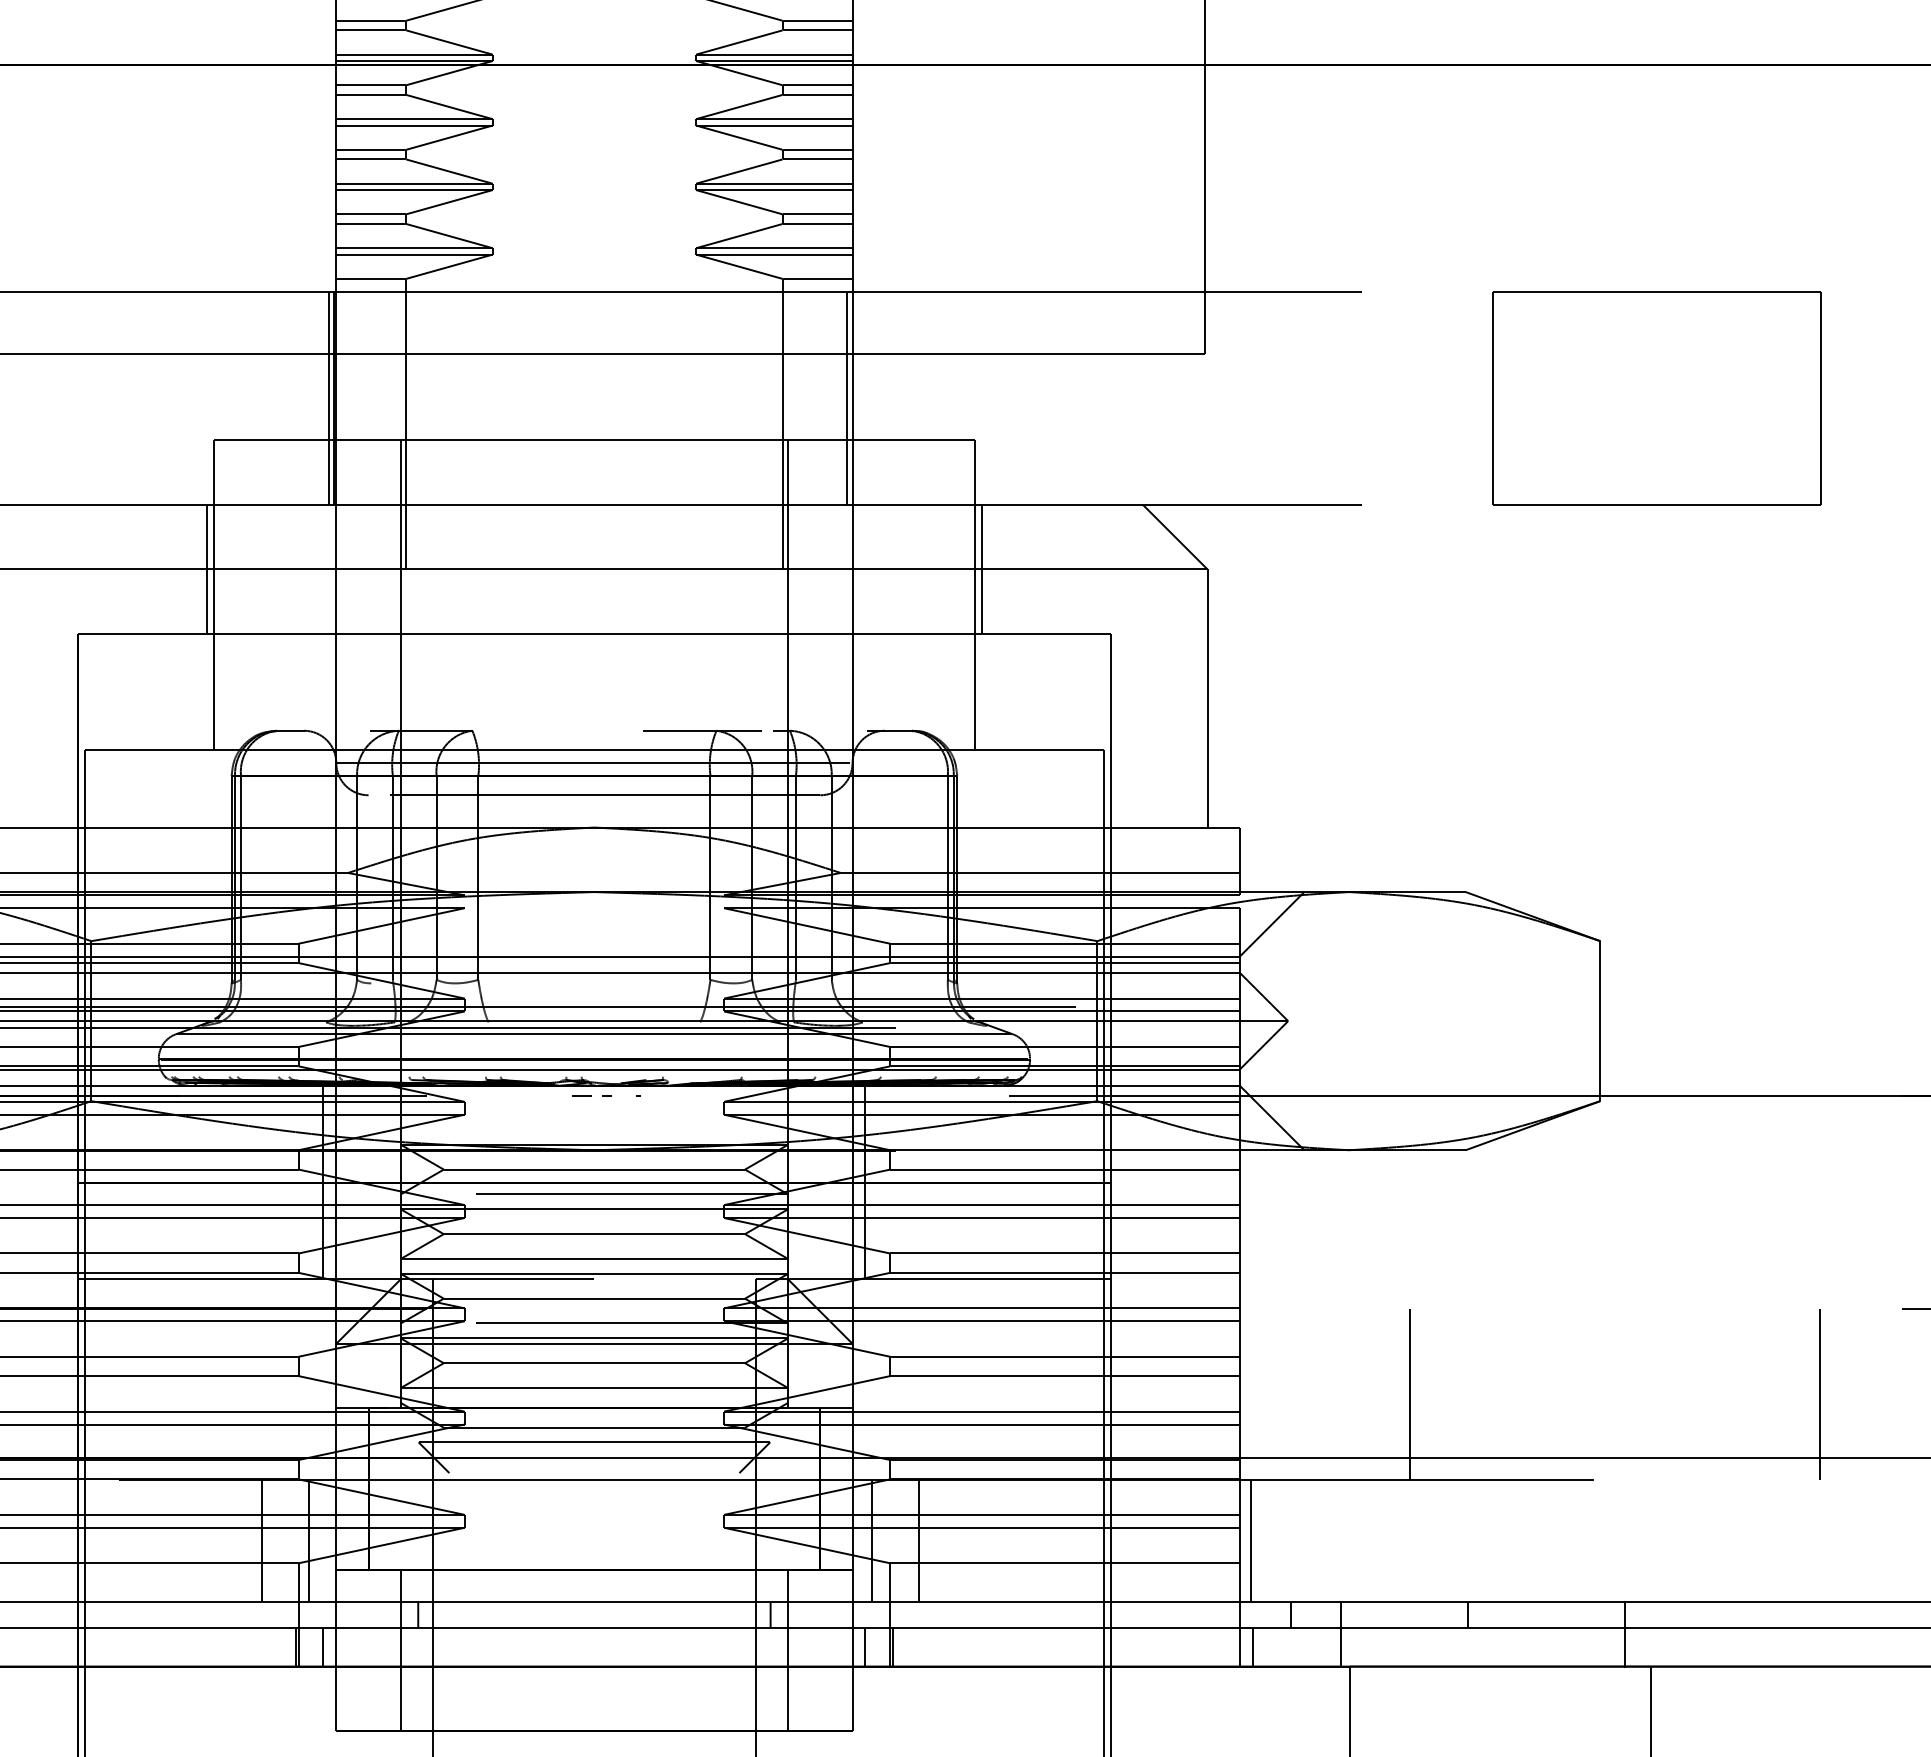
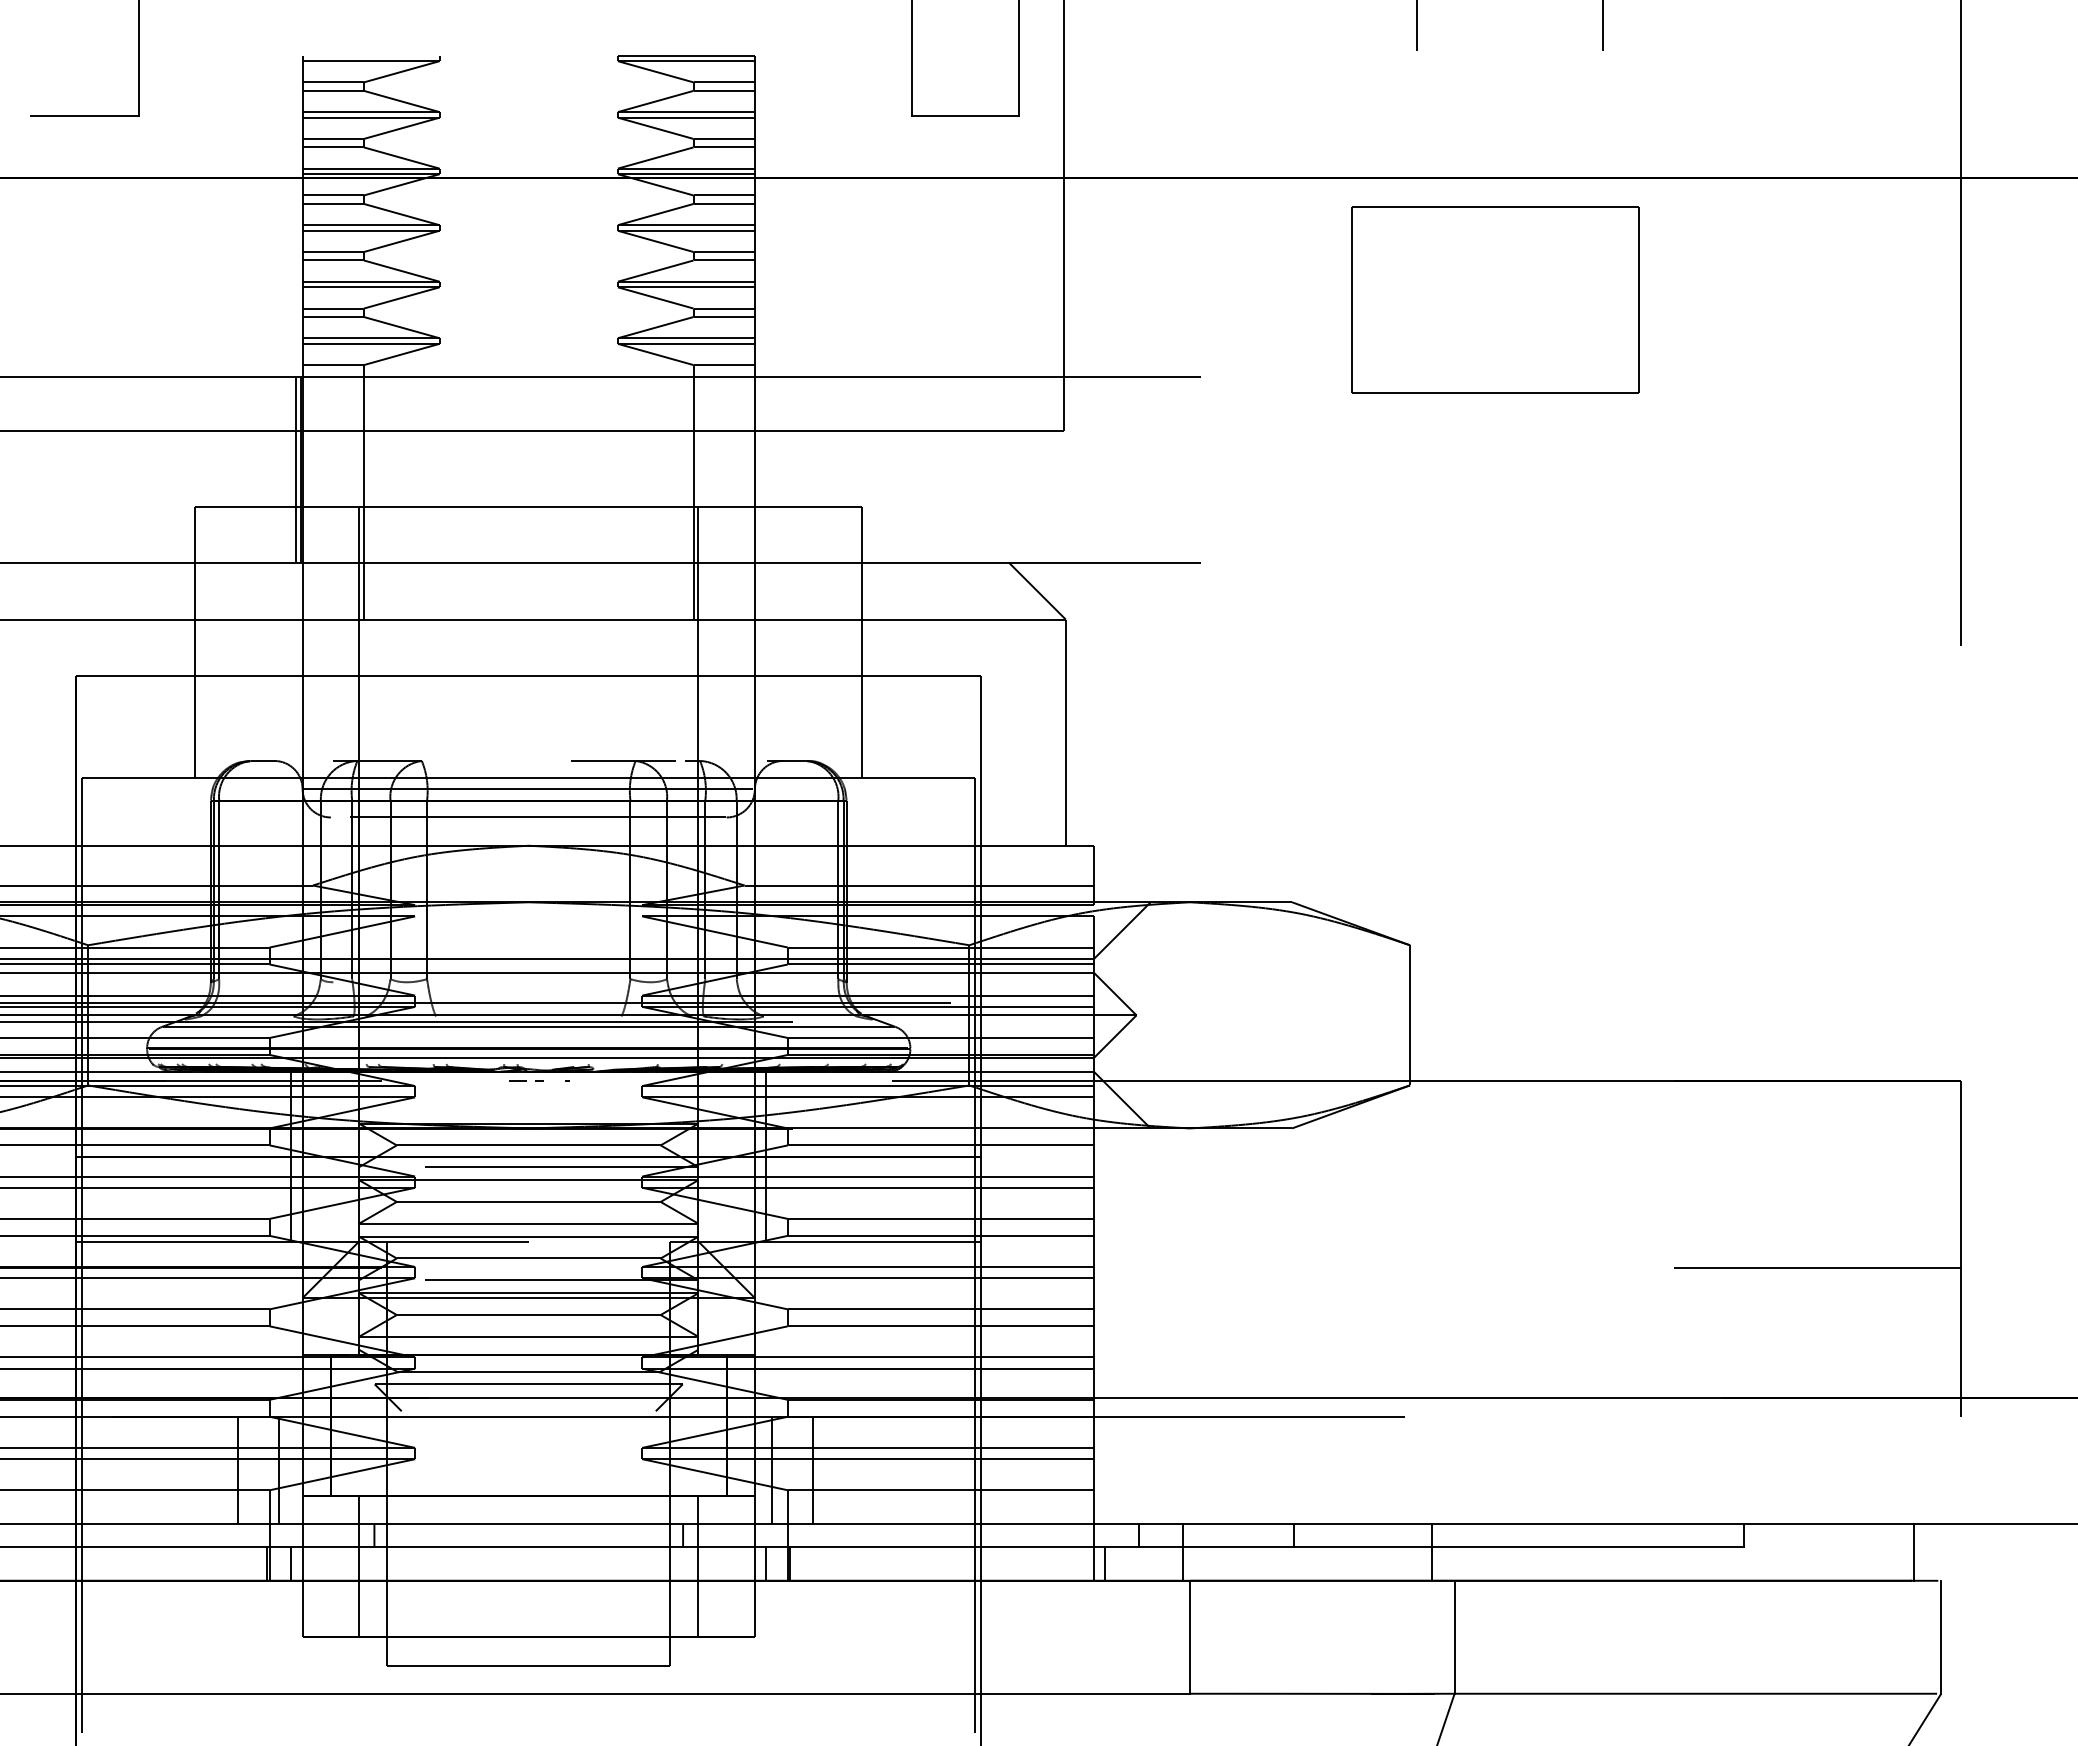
line: (846, 398) -> (749, 469), removed
part: (1656, 398) -> (1495, 299), moved
line: (207, 569) -> (189, 619), removed
line: (981, 569) -> (867, 619), removed
line: (1410, 1393) -> (1243, 1341), removed
line: (1820, 1393) -> (1602, 1341), removed
line: (1251, 1540) -> (1104, 1470), removed

